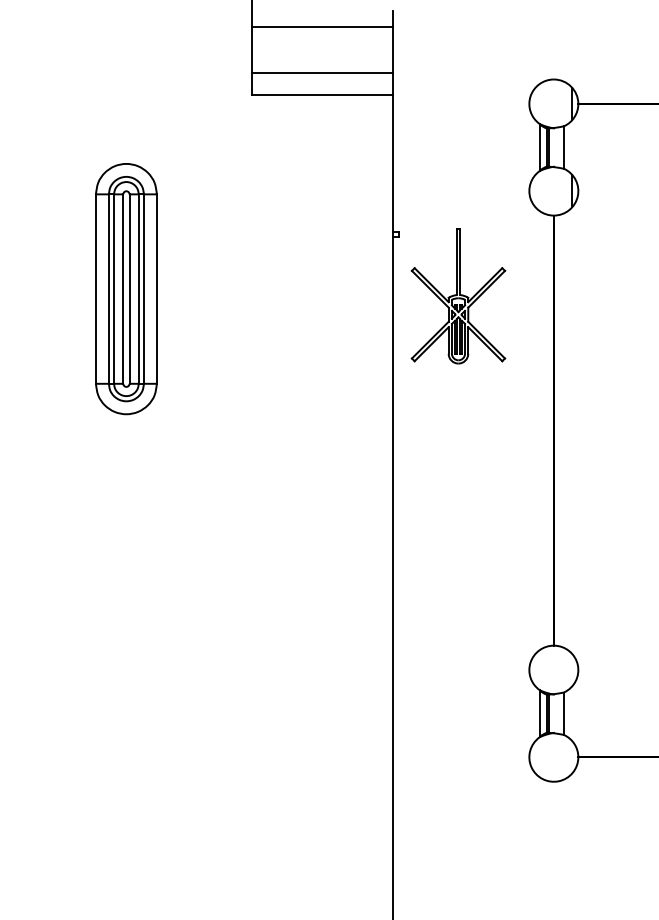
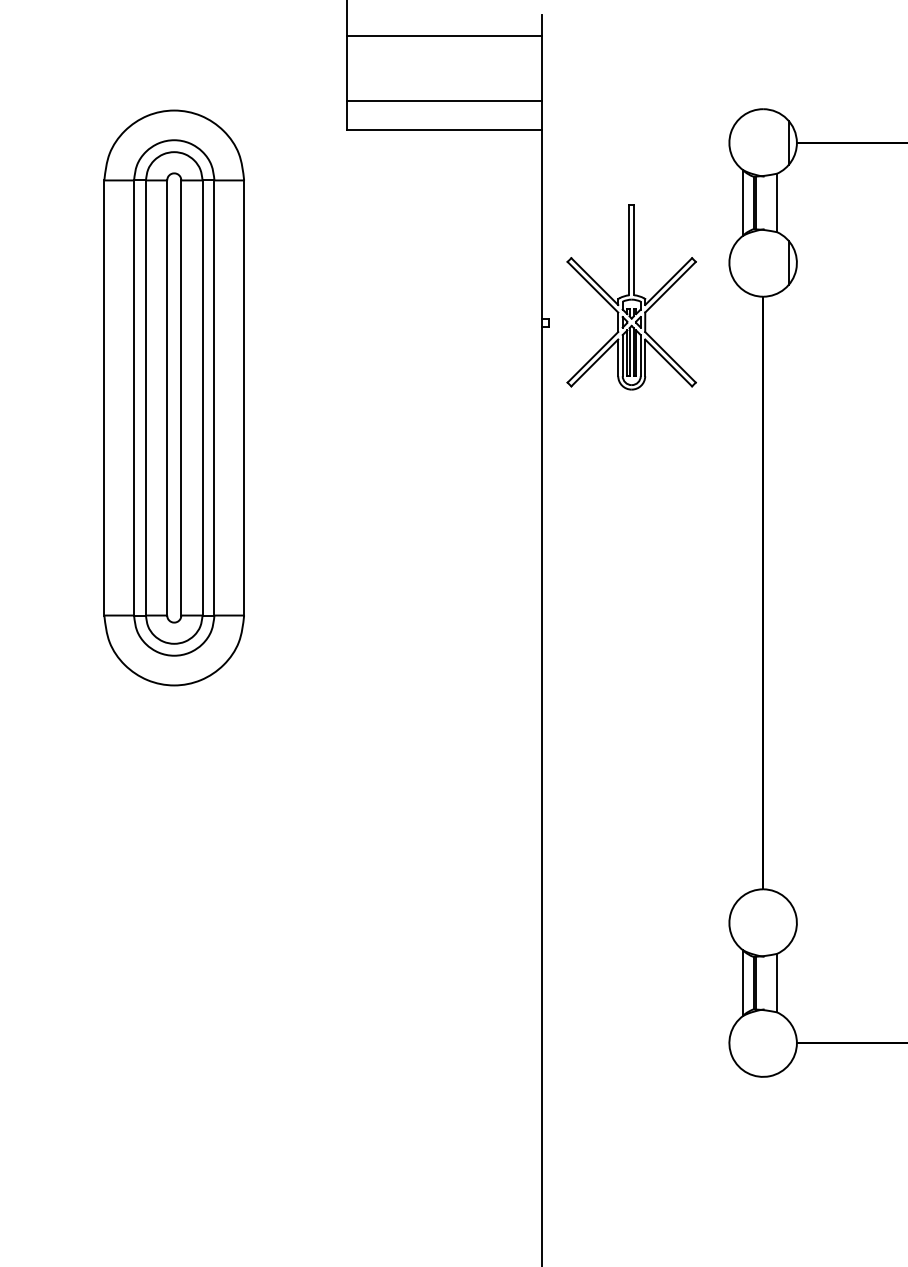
part: (125, 288) -> (173, 397), size x1.67
part: (458, 296) -> (631, 297), moved

